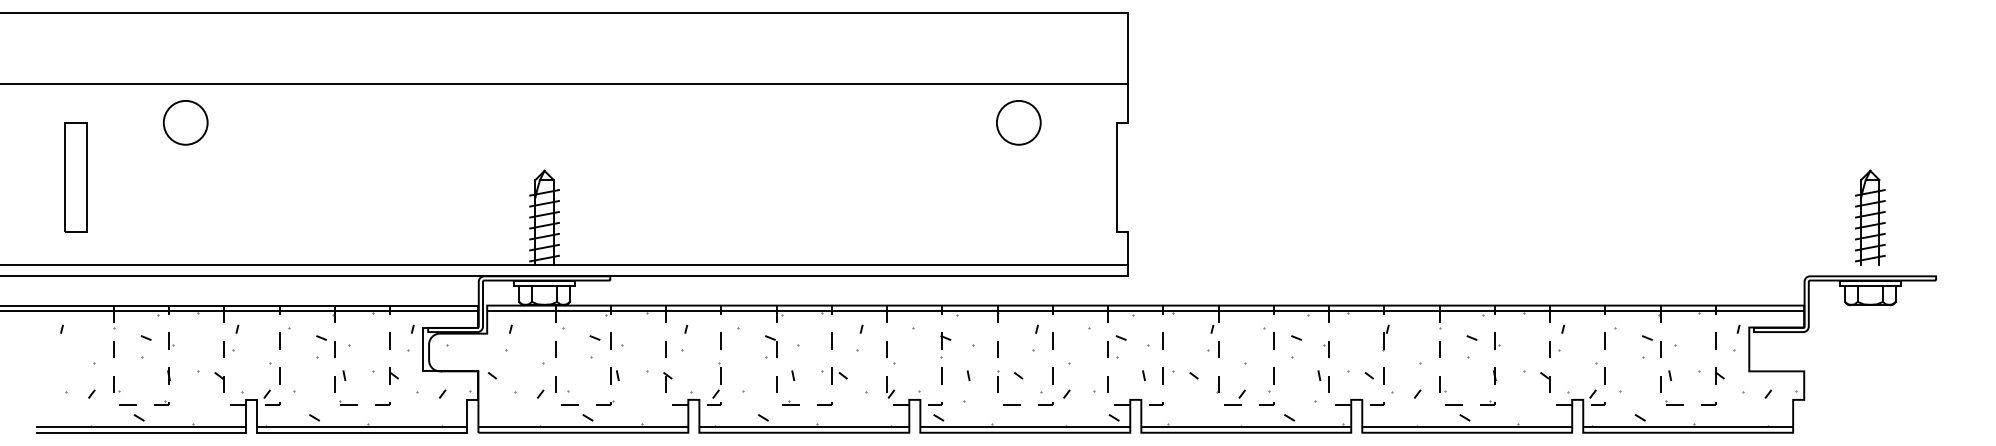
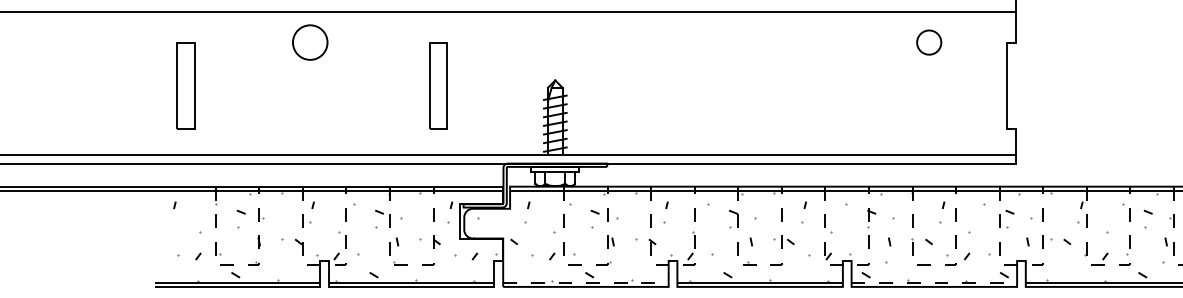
circle: (185, 122) -> (310, 42), moved
circle: (1018, 122) -> (928, 42), size x0.7
part: (395, 177) -> (437, 85), added
line: (583, 427) -> (586, 282), solid -> dashed
line: (1025, 427) -> (934, 282), solid -> dashed

